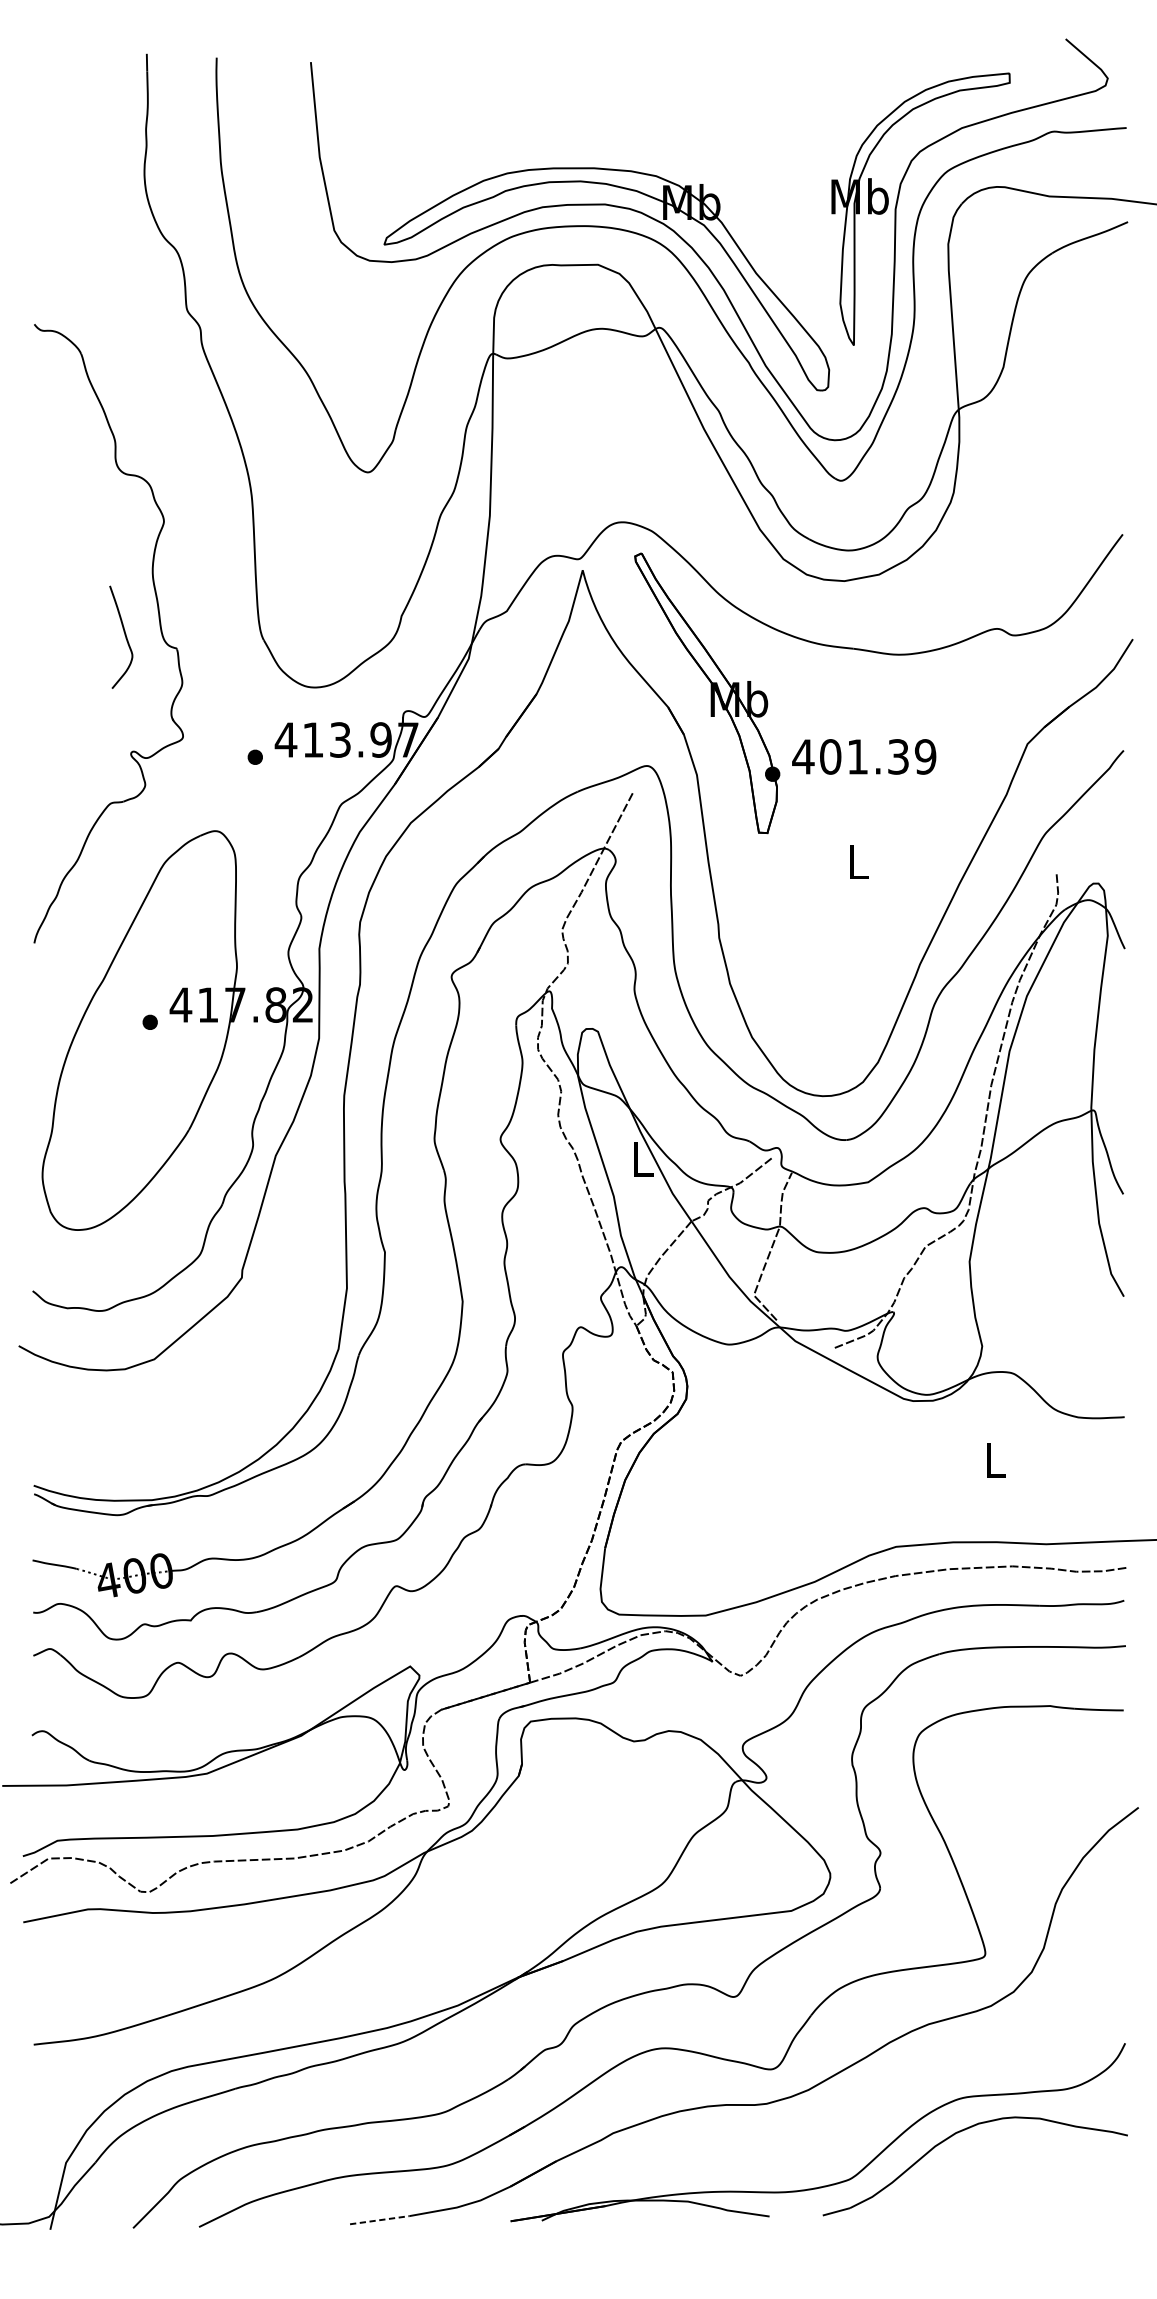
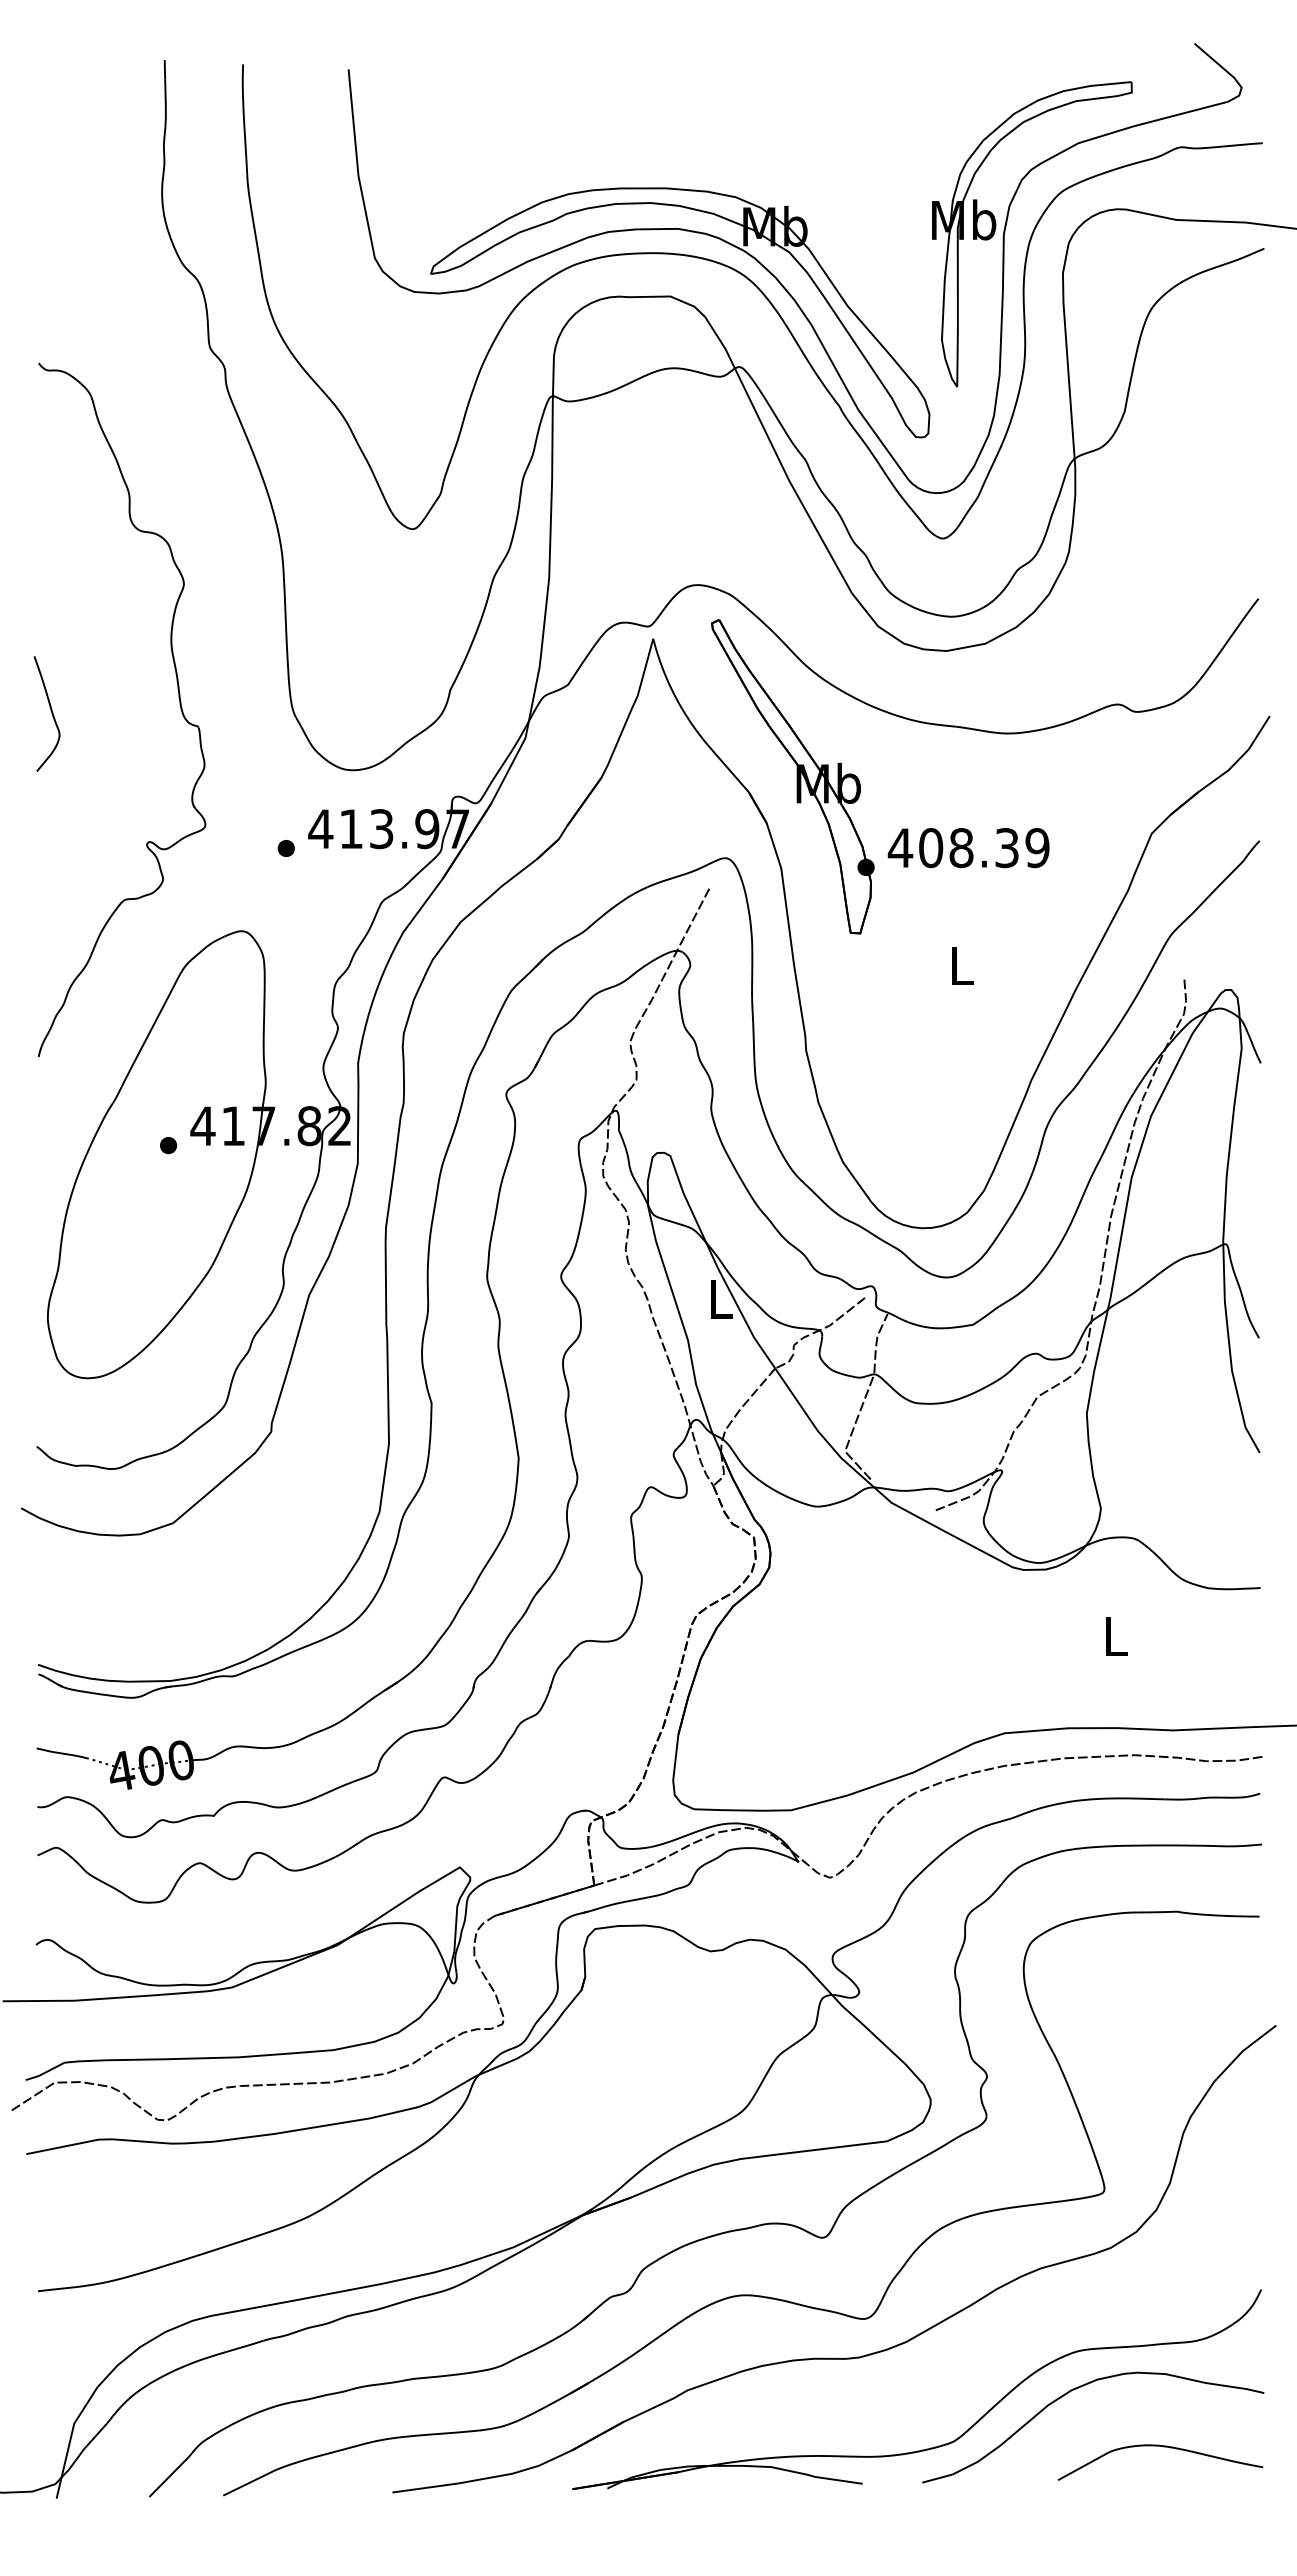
curve: (124, 634) -> (50, 710), moved
text: (857, 757) -> (961, 848), 401.39 -> 408.39
curve: (1038, 2184) -> (1163, 2447), added
line: (379, 2219) -> (425, 2487), dashed -> solid

